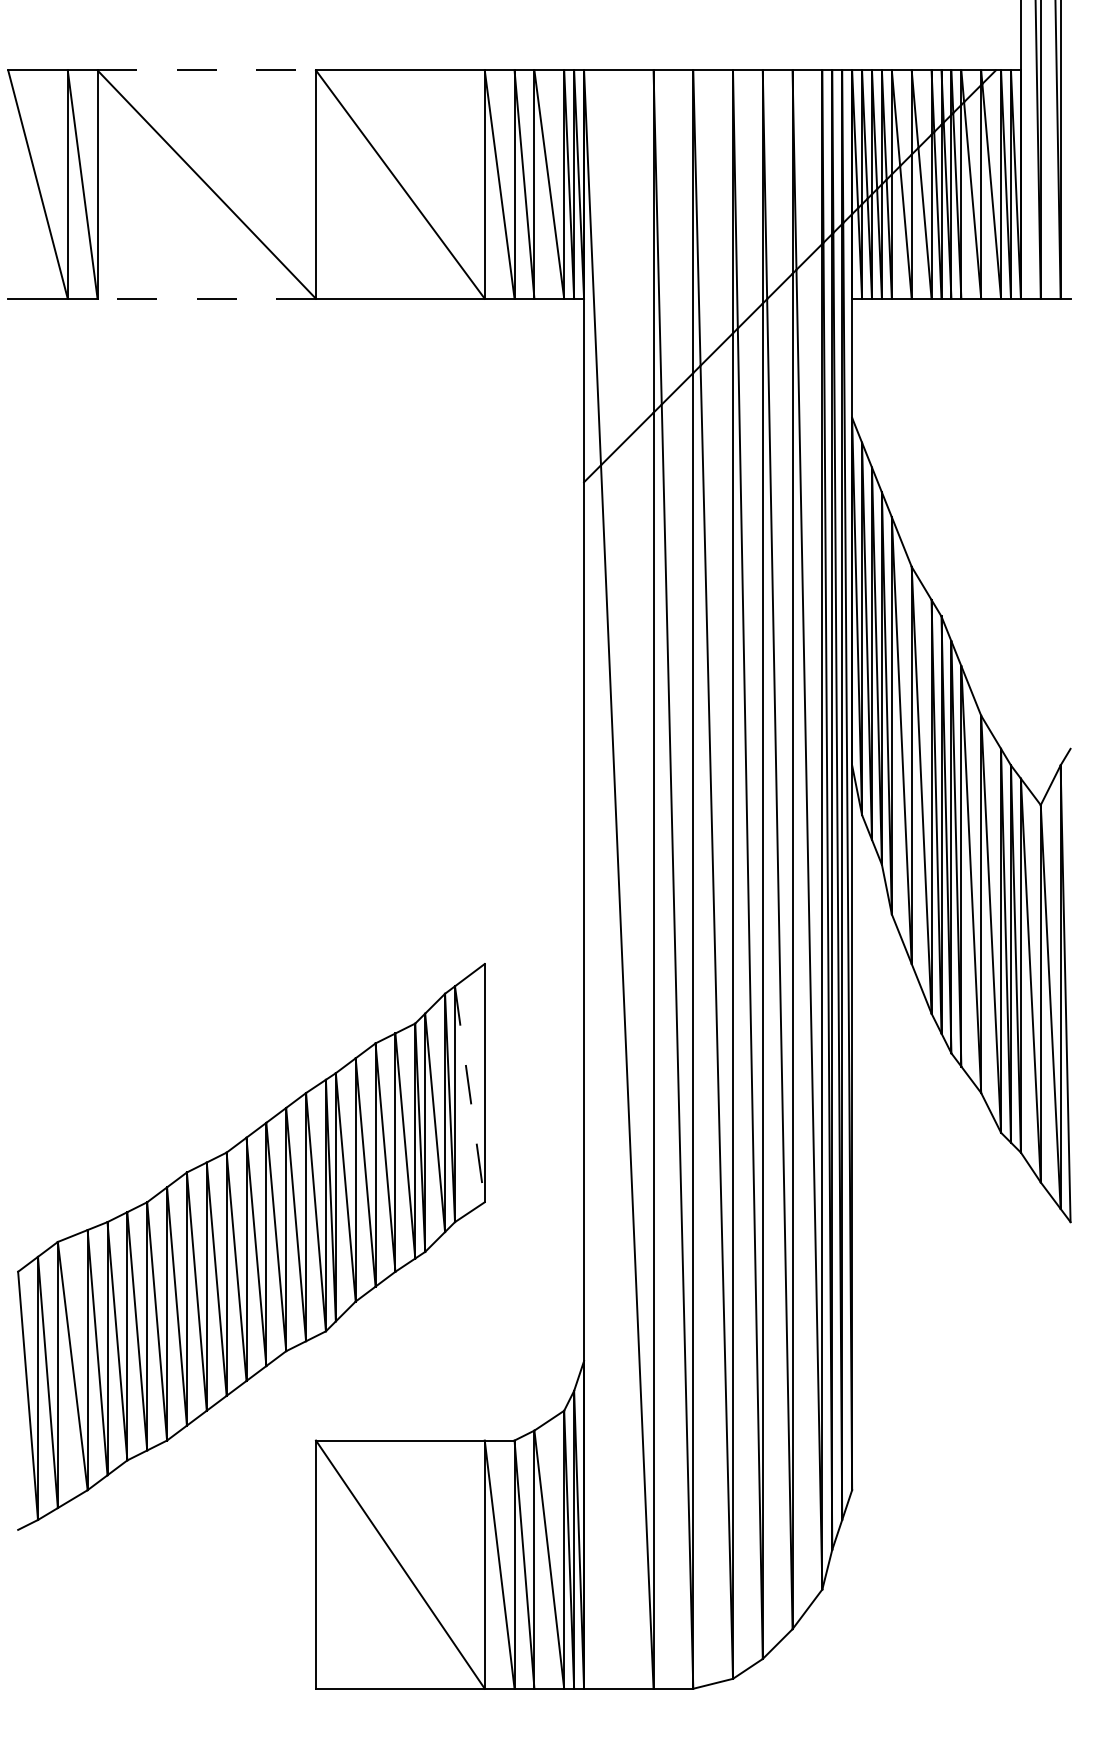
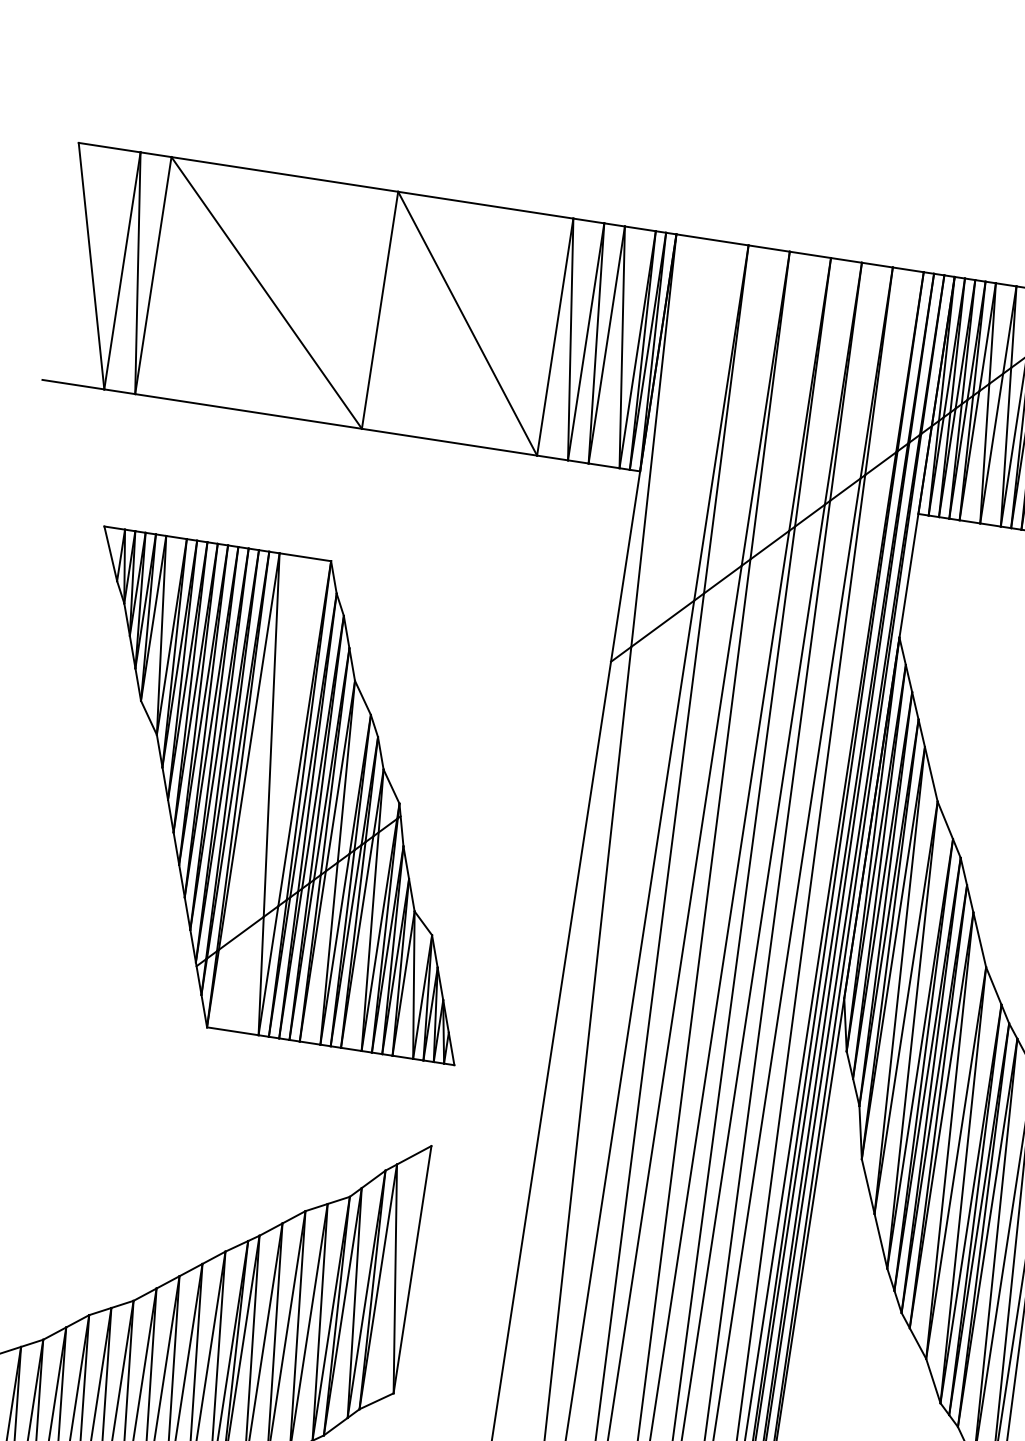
line: (207, 70) -> (285, 174), dashed -> solid
line: (206, 298) -> (248, 411), dashed -> solid
part: (290, 655) -> (278, 795), added
line: (469, 1094) -> (394, 1279), dashed -> solid

